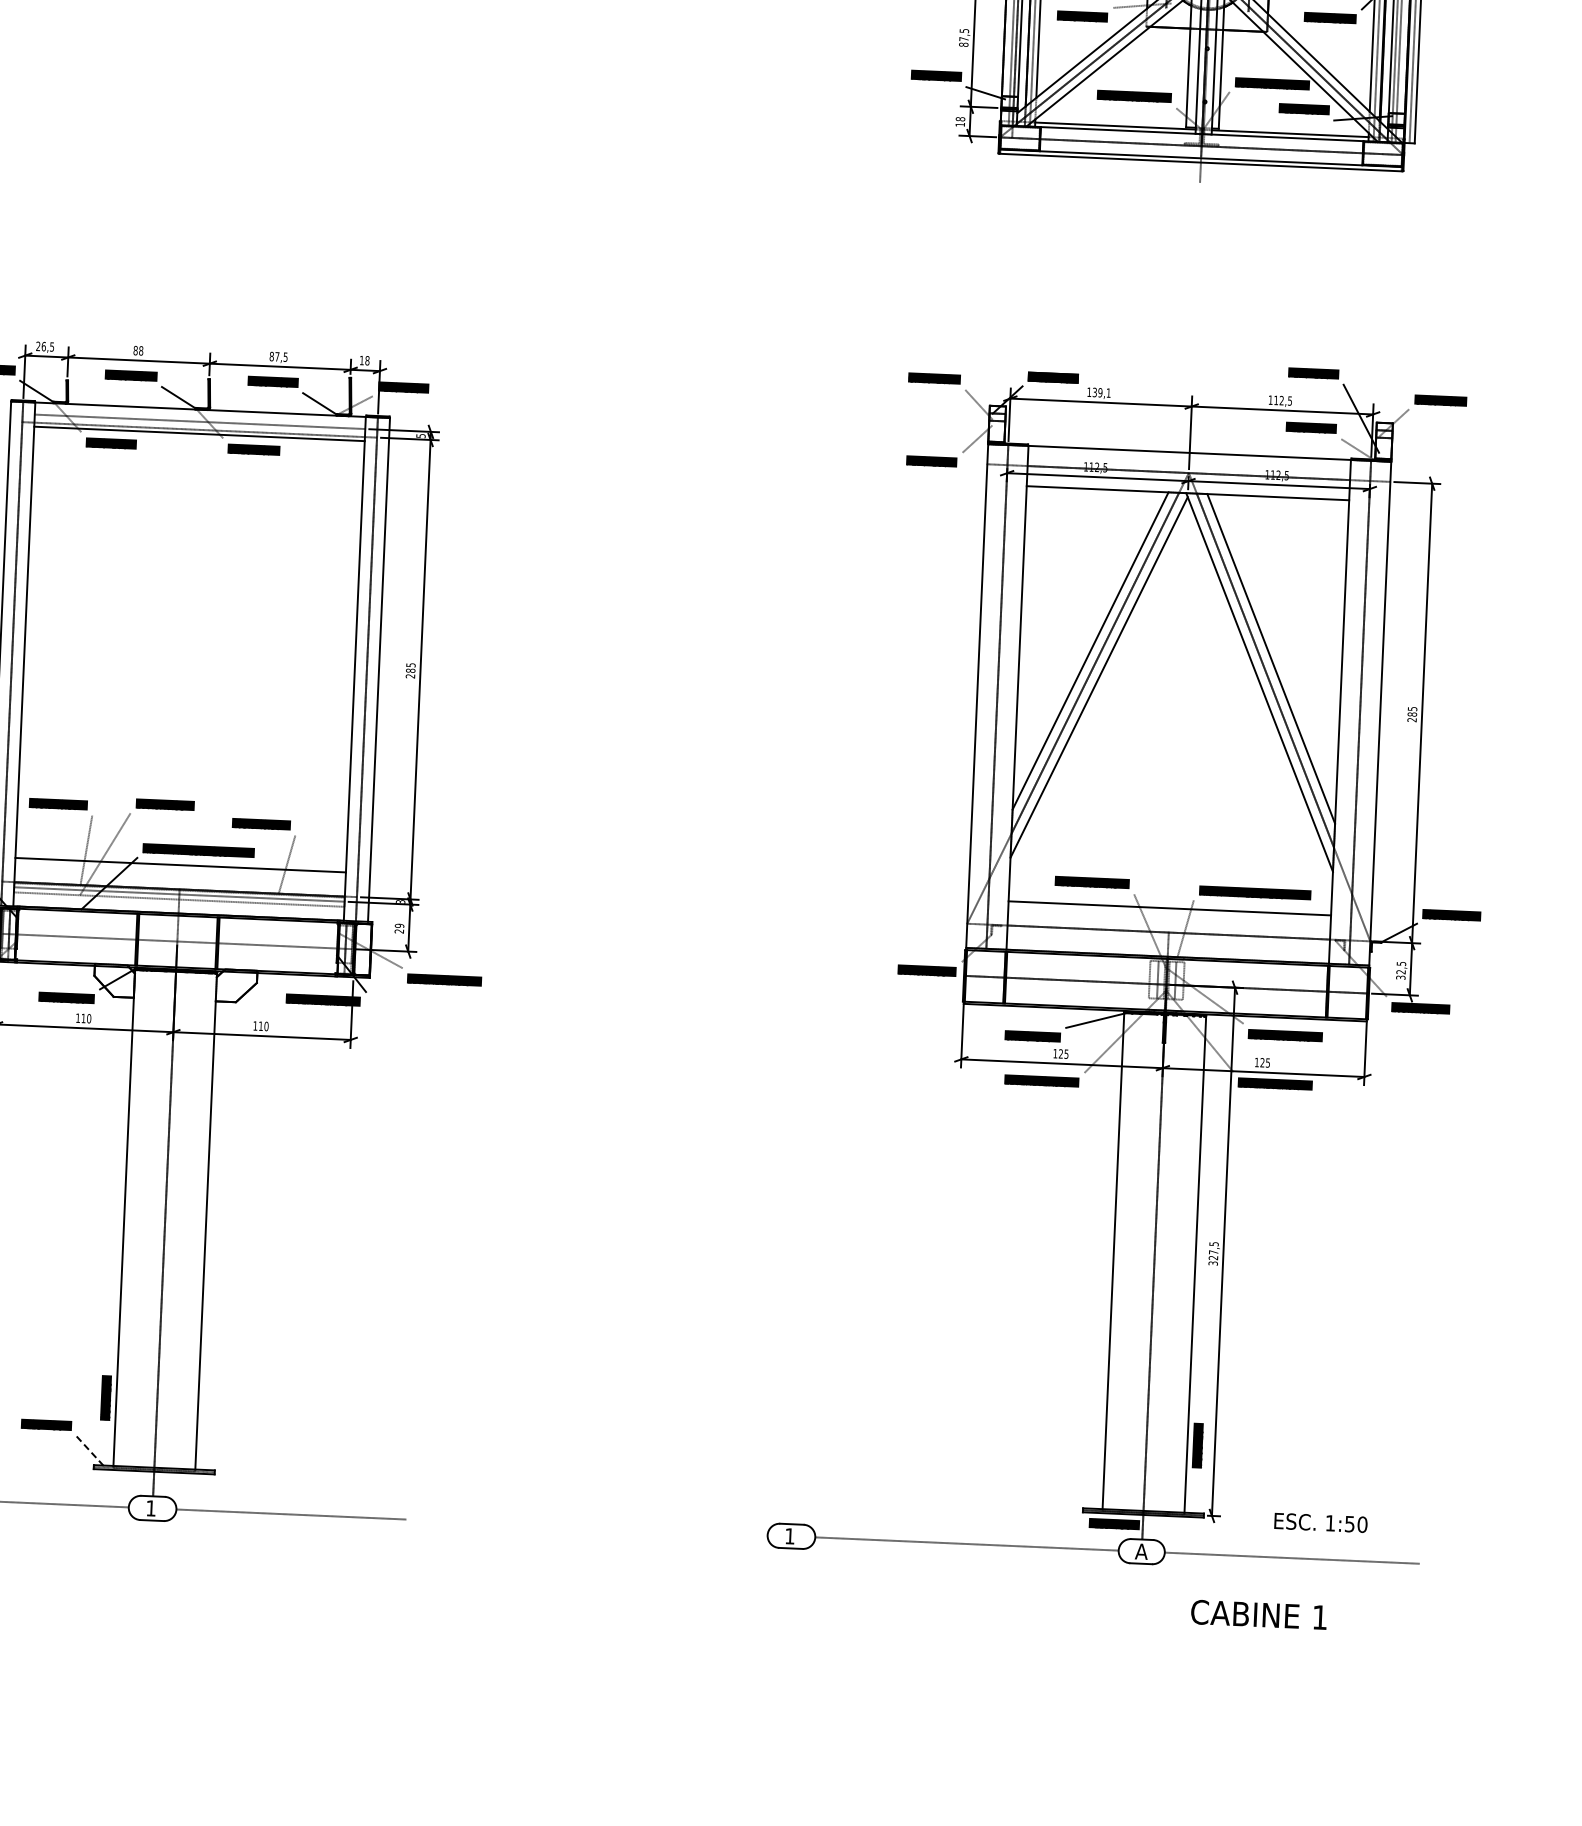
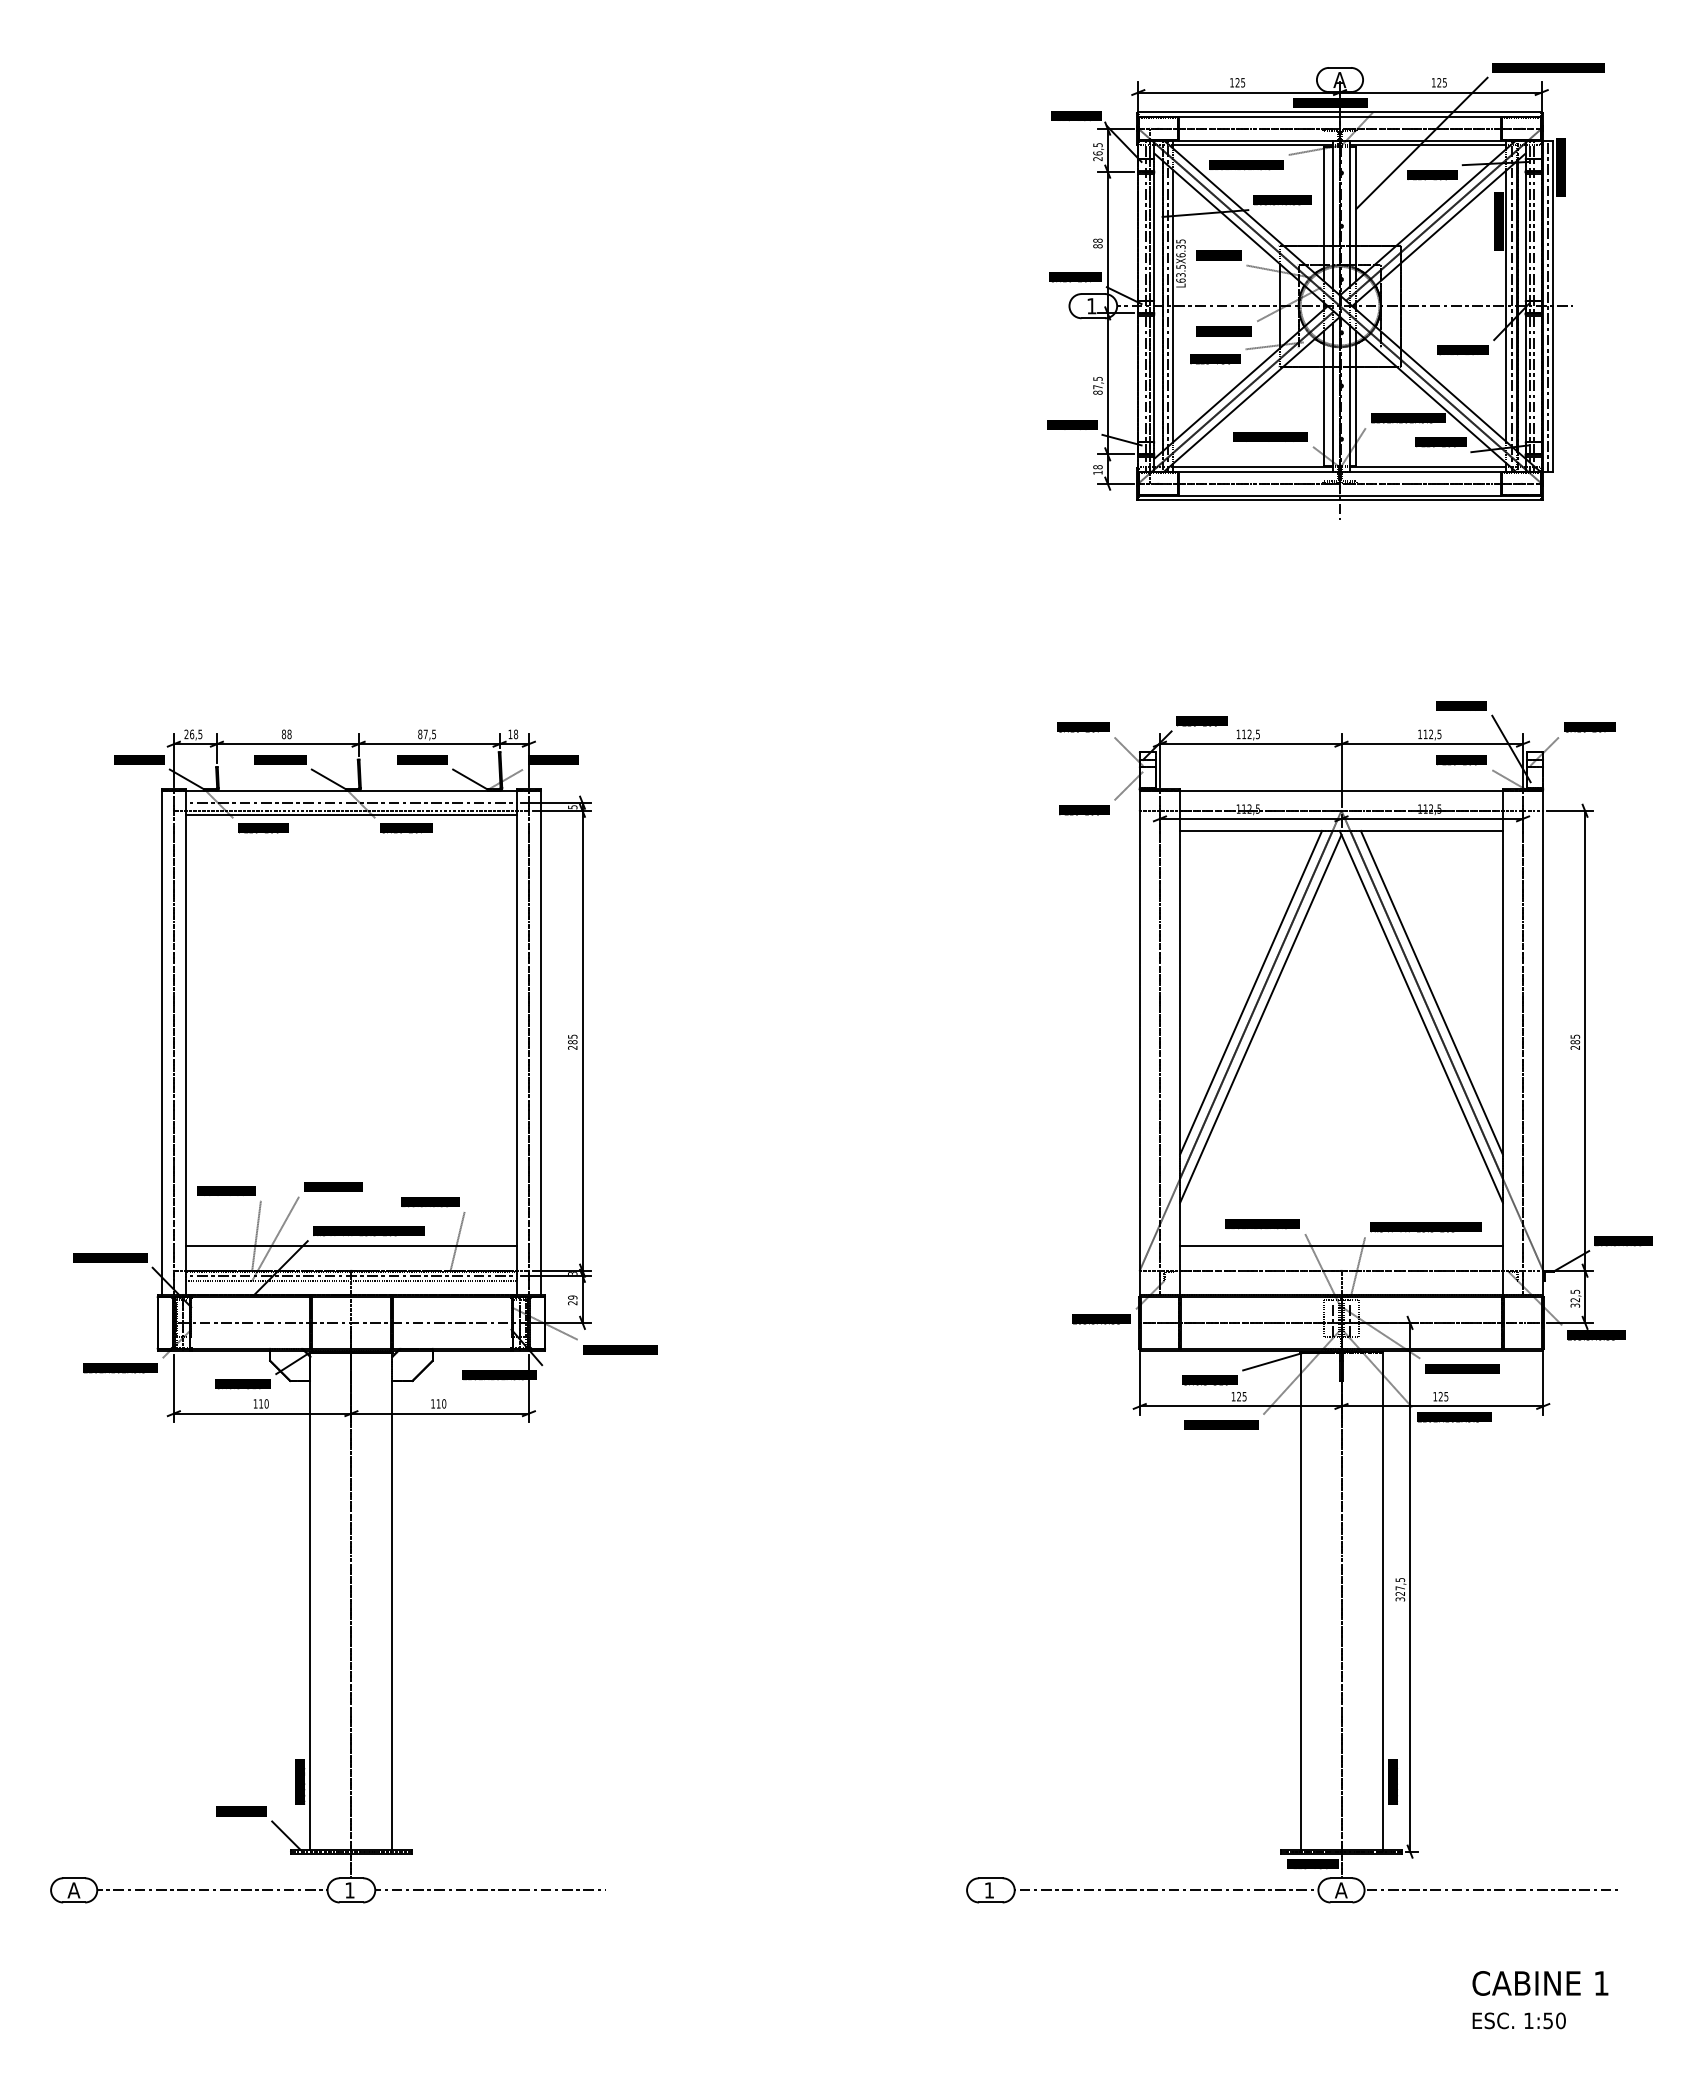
text: (1101, 392) -> (1250, 734), 139,1 -> 112,5
line: (90, 1450) -> (286, 1835), dashed -> solid
text: (1320, 1522) -> (1518, 2020), moved
text: (1259, 1614) -> (1540, 1983), moved

